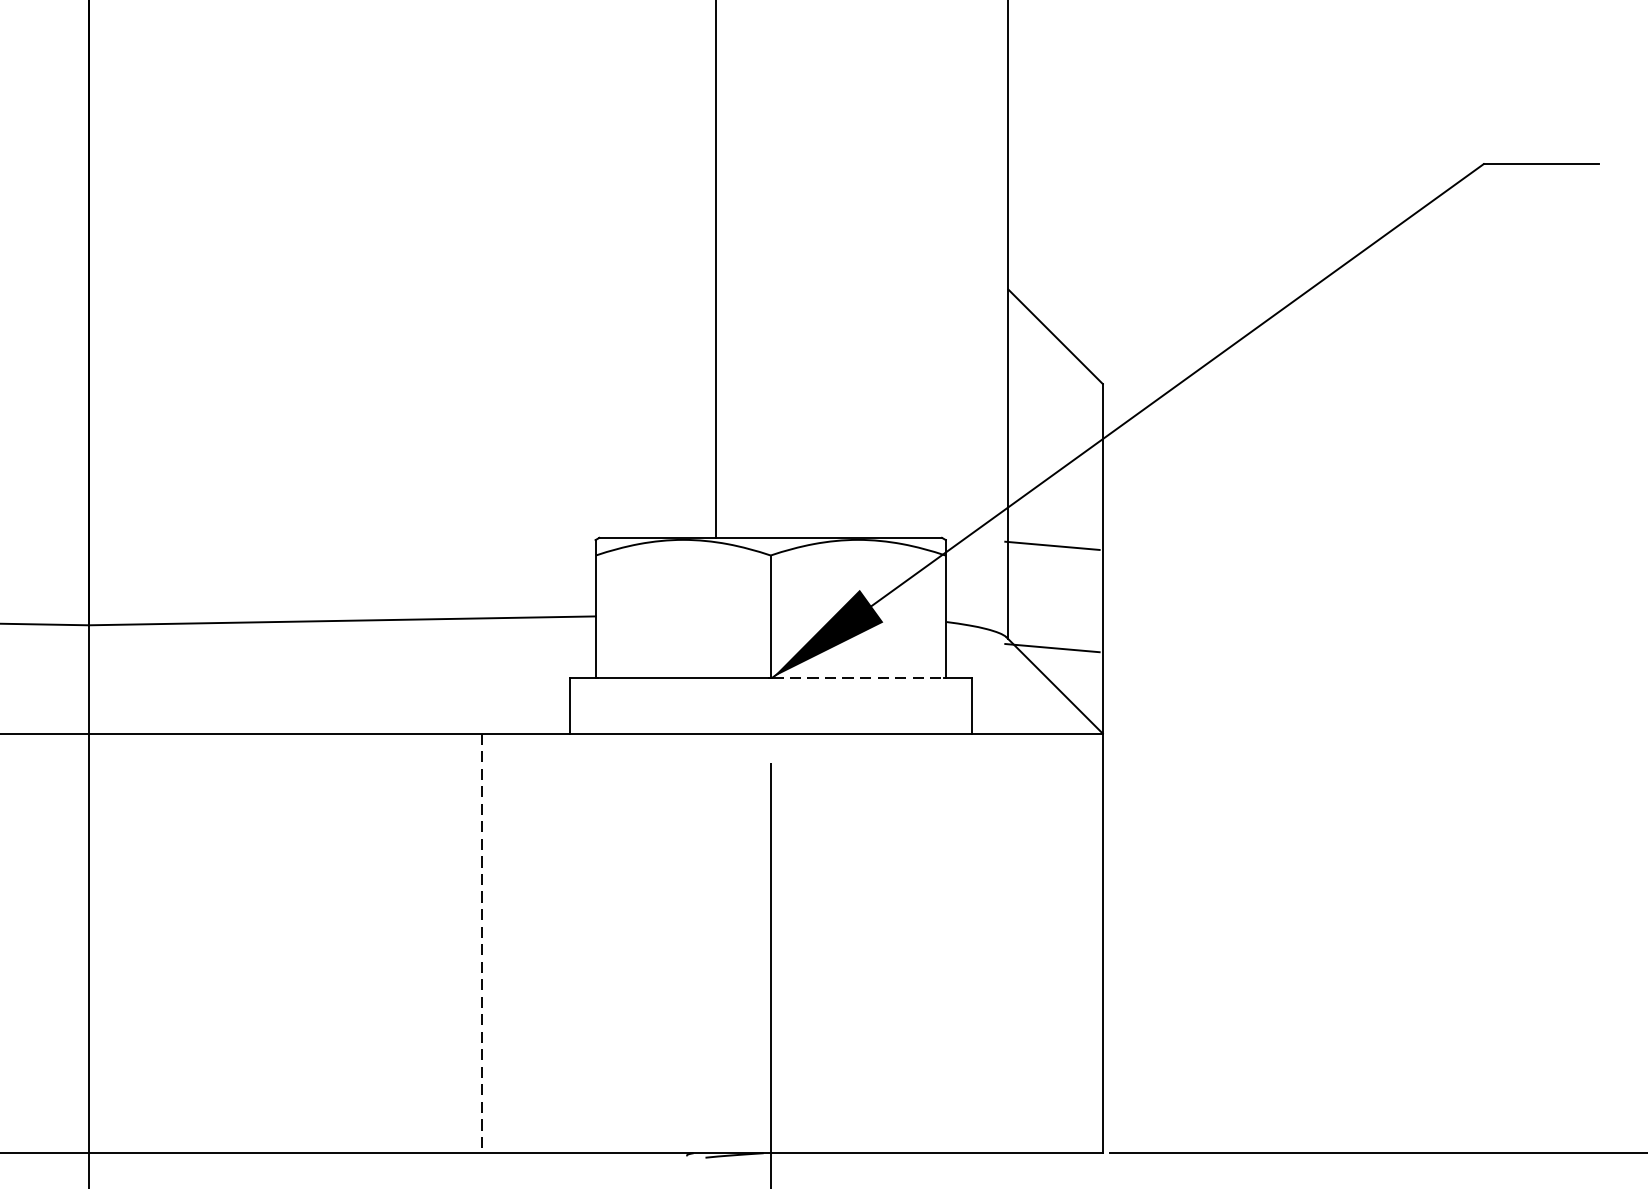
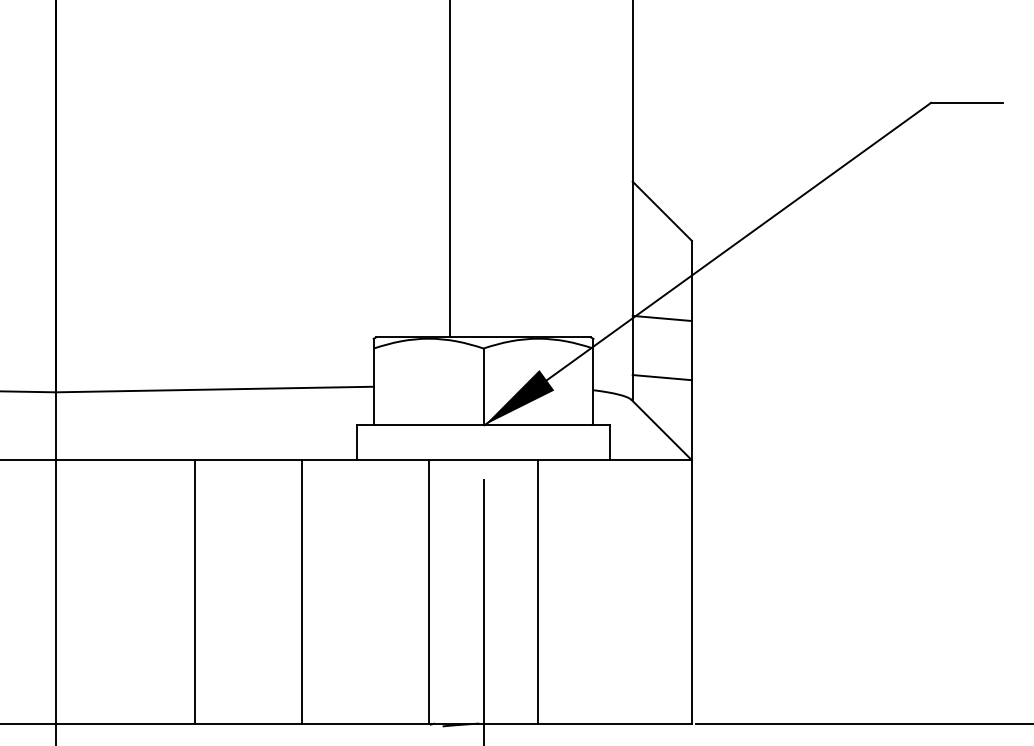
line: (1051, 545) -> (661, 318), moved
line: (1051, 647) -> (661, 377), moved
line: (858, 678) -> (538, 425), dashed -> solid
line: (311, 942) -> (195, 591), added
line: (482, 942) -> (302, 591), dashed -> solid
line: (682, 942) -> (428, 591), added
line: (858, 942) -> (538, 591), added

